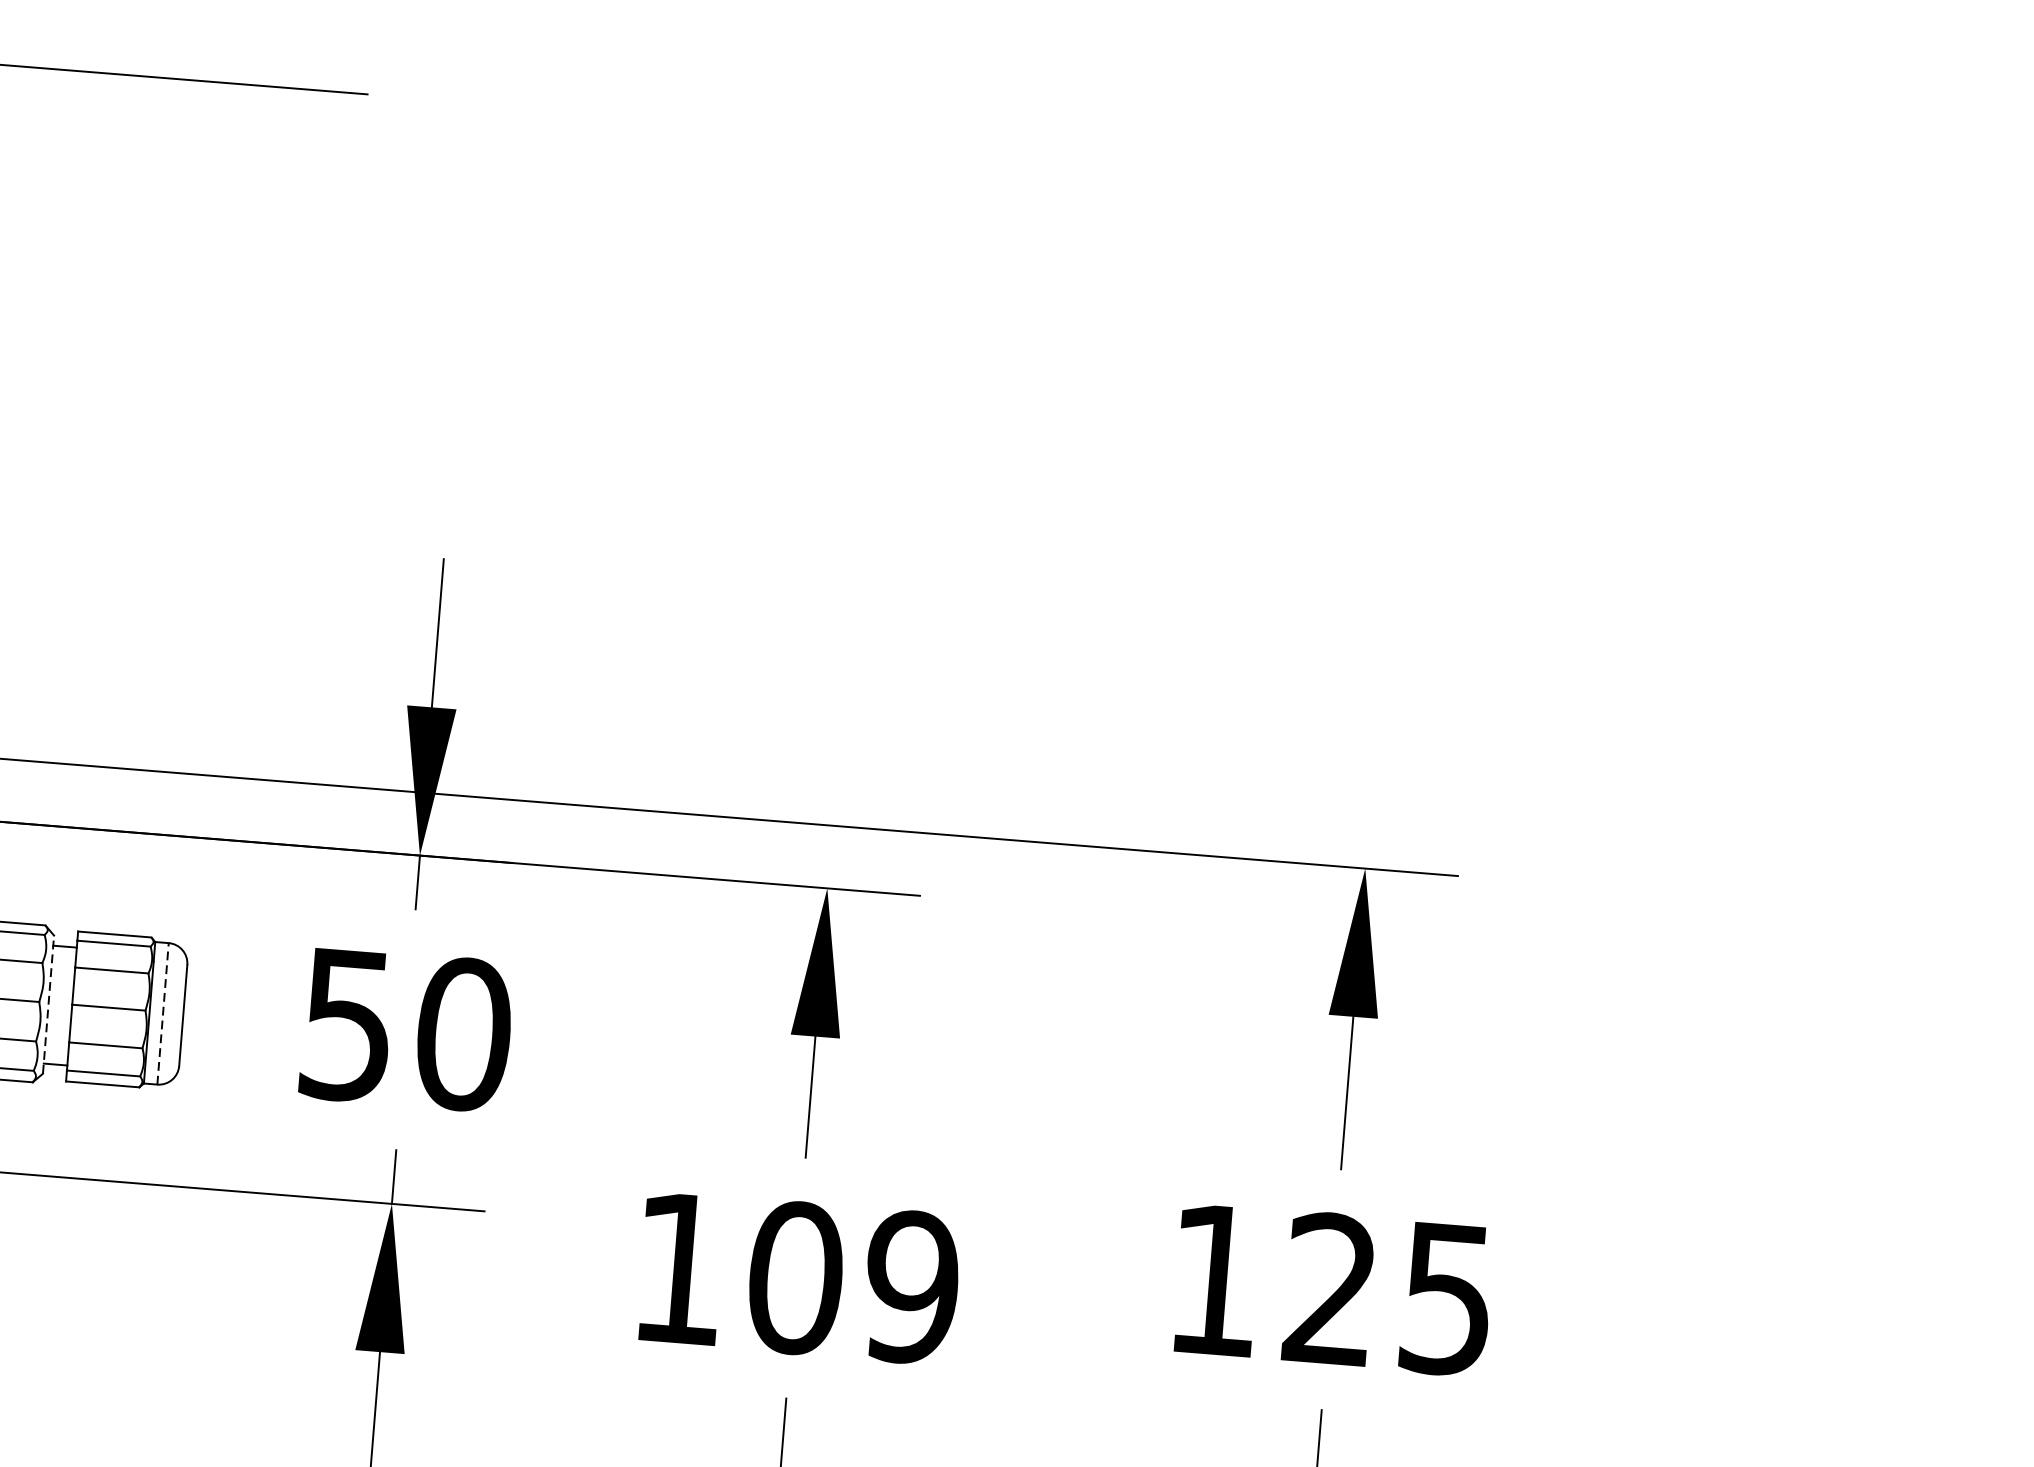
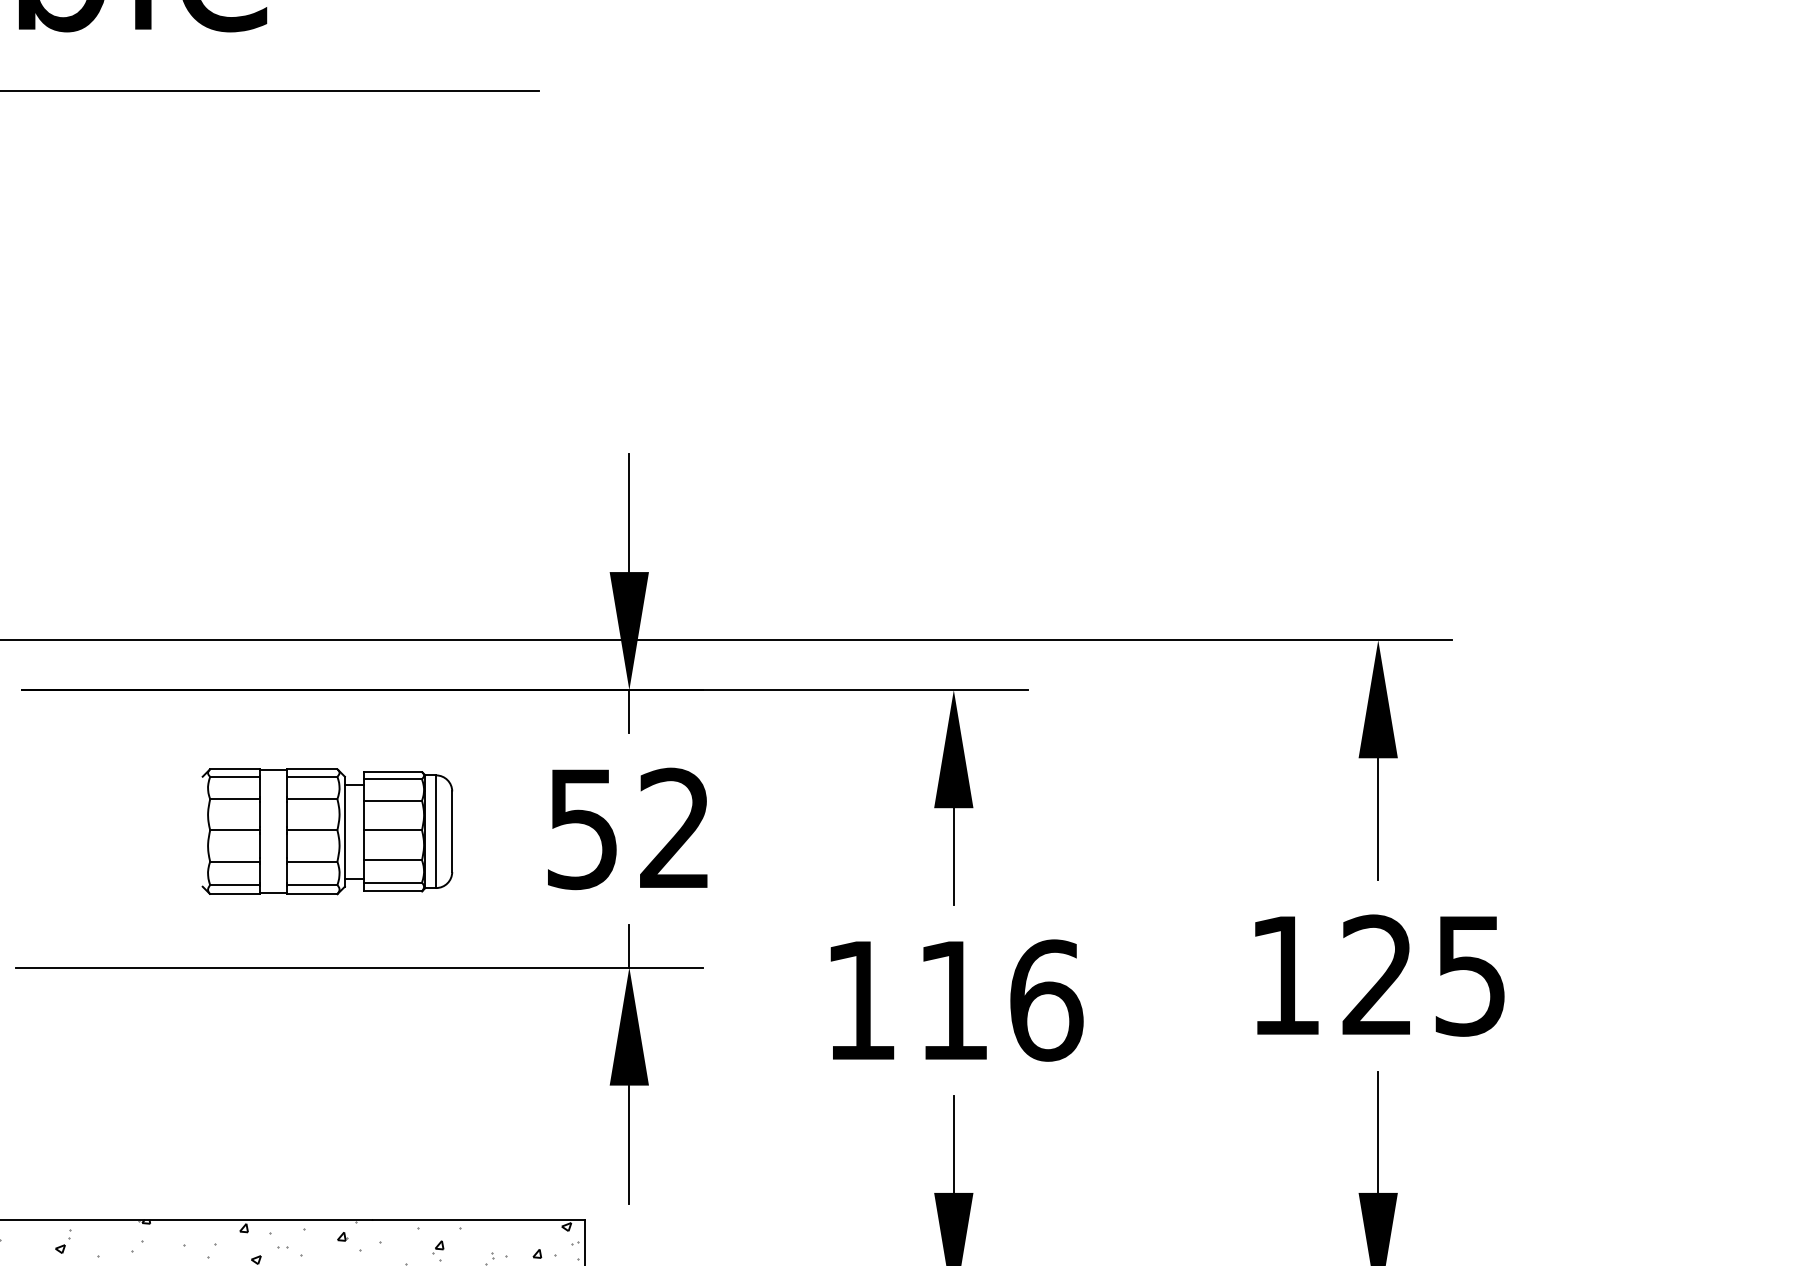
line: (48, 1004) -> (344, 831), dashed -> solid
line: (163, 1013) -> (436, 831), dashed -> solid
text: (463, 1033) -> (675, 828), 50 -> 52
text: (854, 1282) -> (1000, 1000), 109 -> 116

